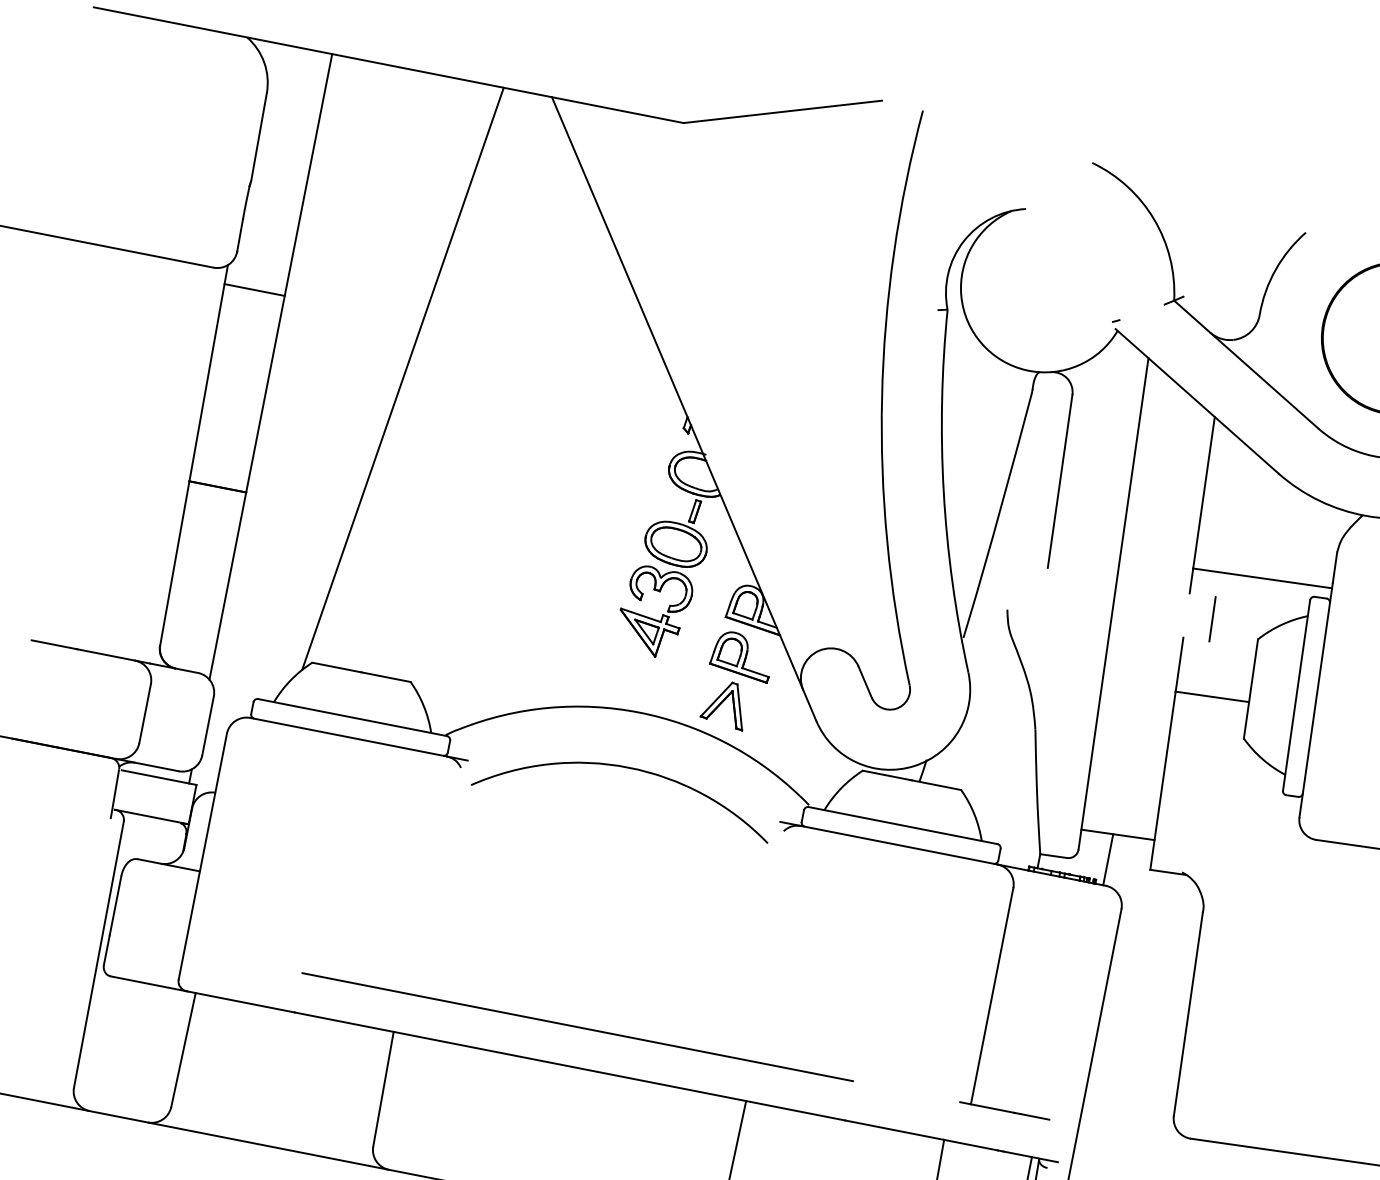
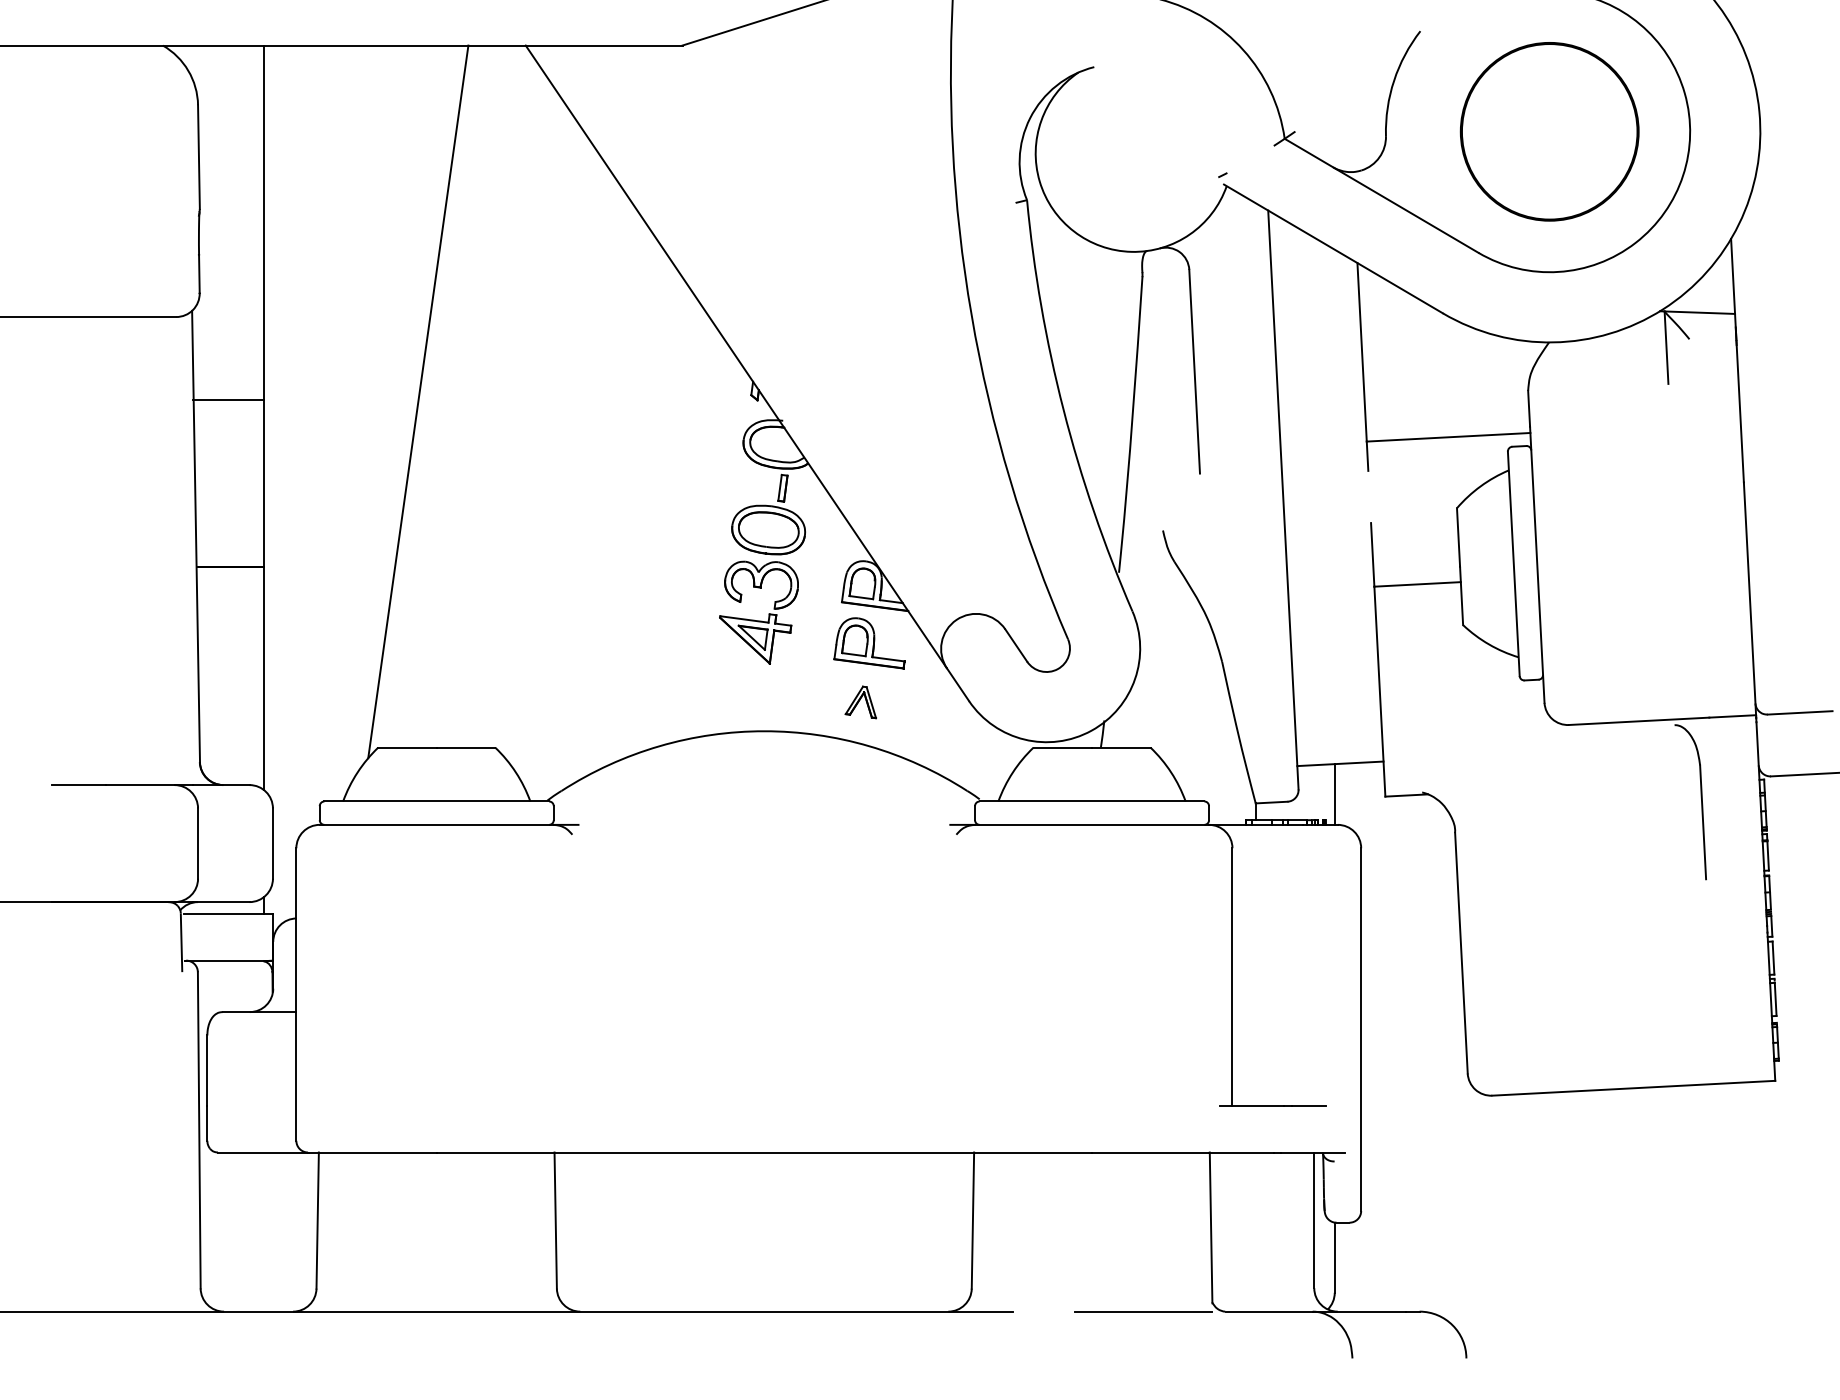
line: (254, 290) -> (228, 400), moved
line: (1211, 619) -> (1399, 495), removed
part: (724, 704) -> (860, 702), size x0.6
arc: (628, 768) -> (764, 797), removed
line: (577, 1027) -> (764, 1105), removed

